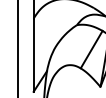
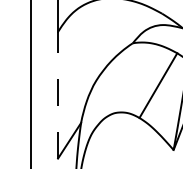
line: (33, 55) -> (57, 95), solid -> dashed

